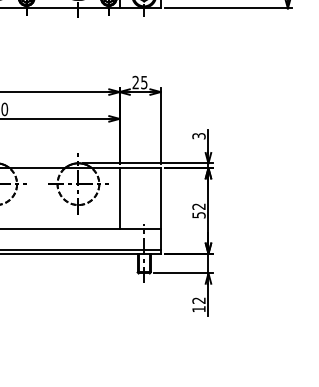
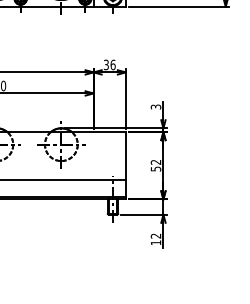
text: (139, 82) -> (109, 64), 25 -> 36
line: (119, 197) -> (93, 155), removed

